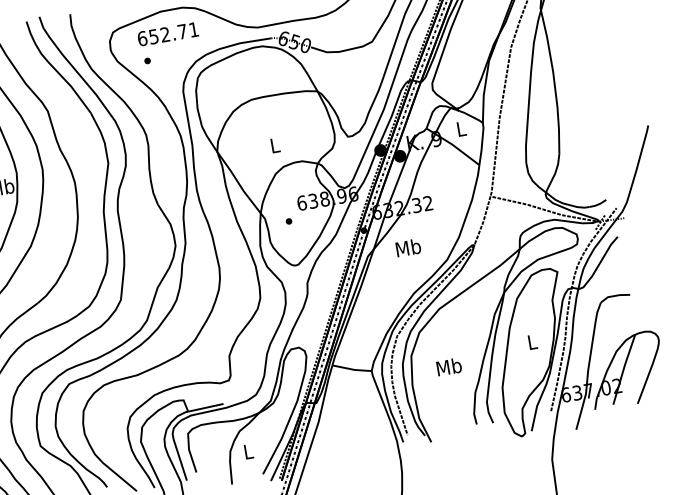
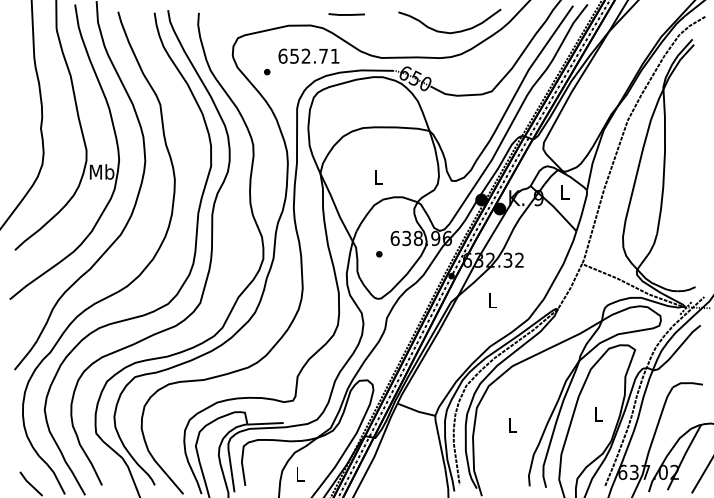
text: (167, 33) -> (308, 55), moved
text: (408, 247) -> (492, 300), Mb -> L
text: (449, 366) -> (512, 424), Mb -> L

